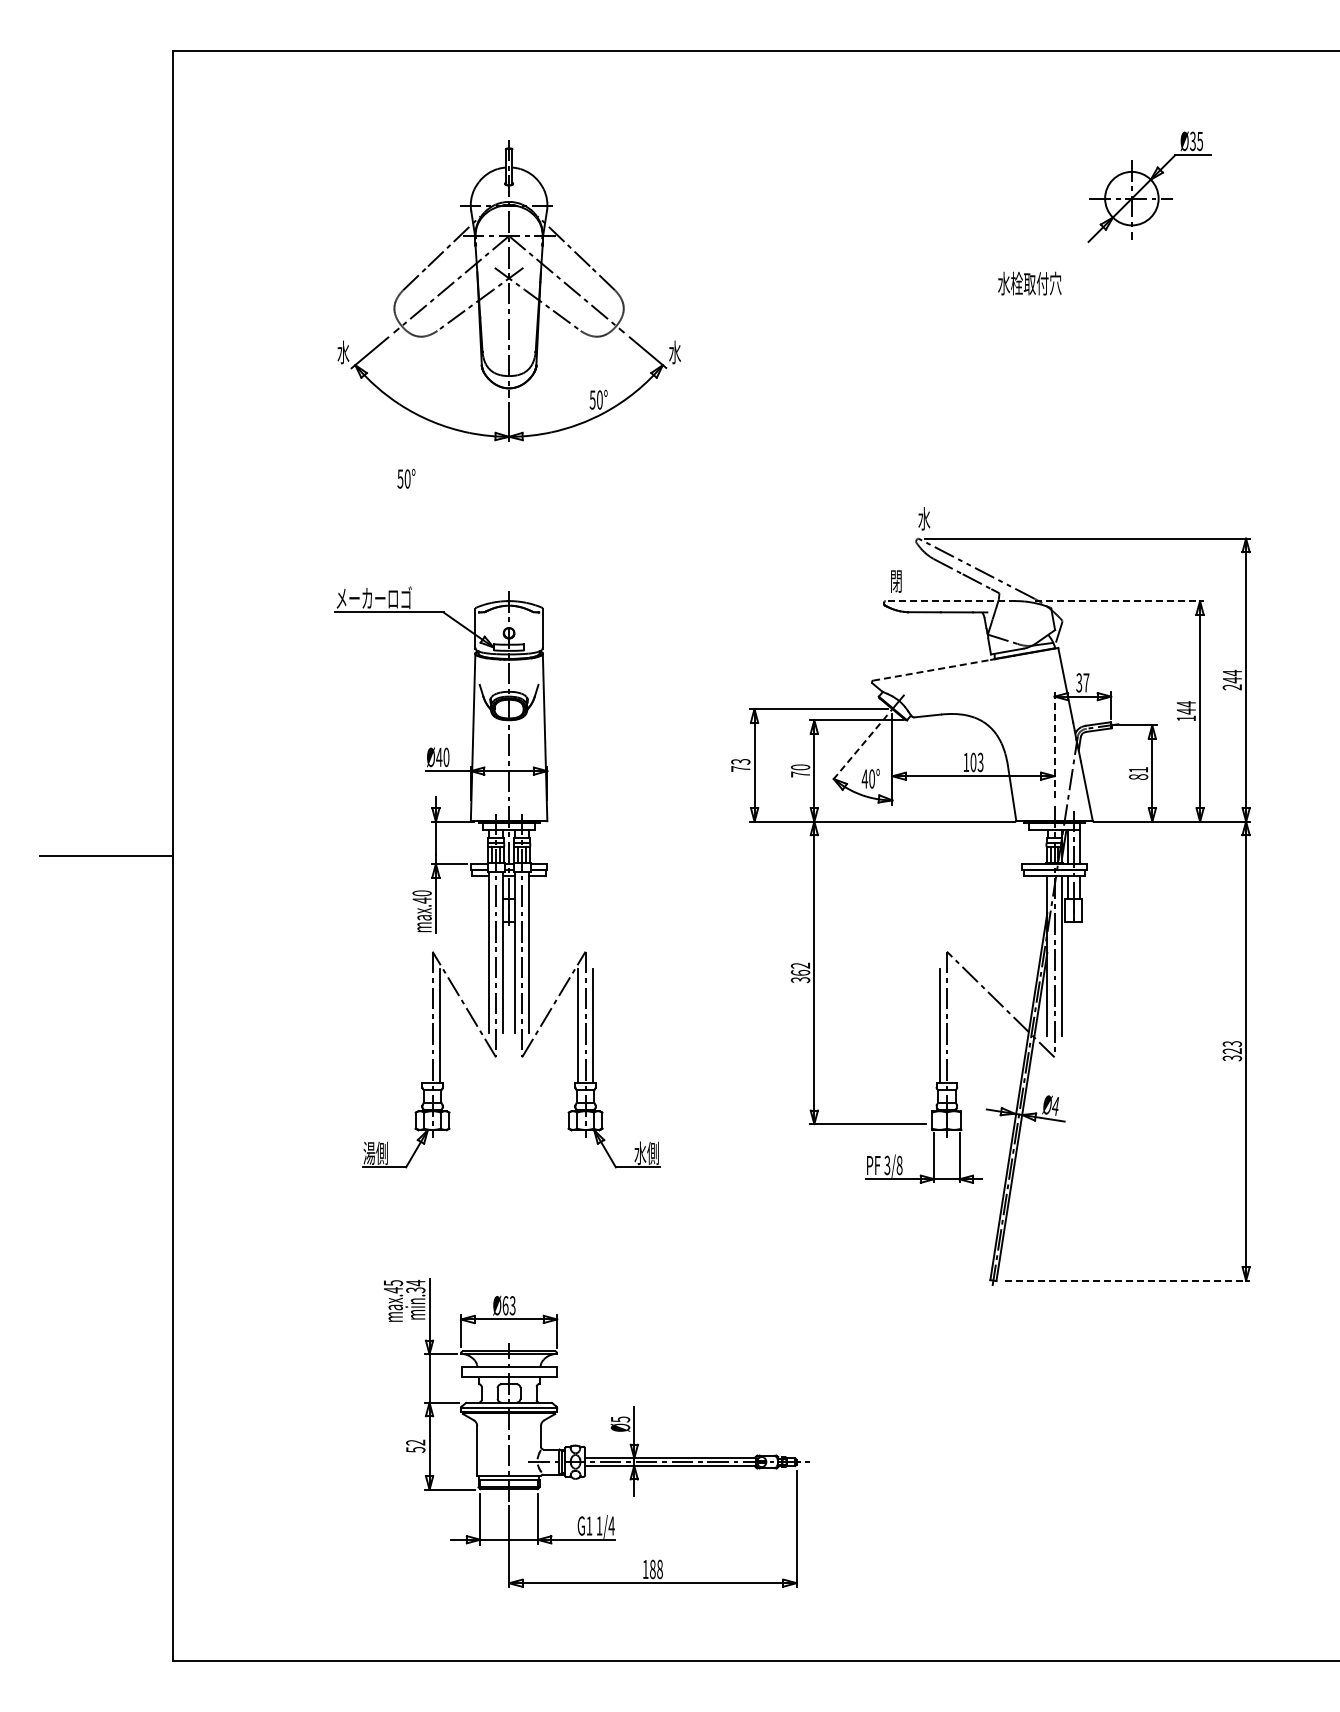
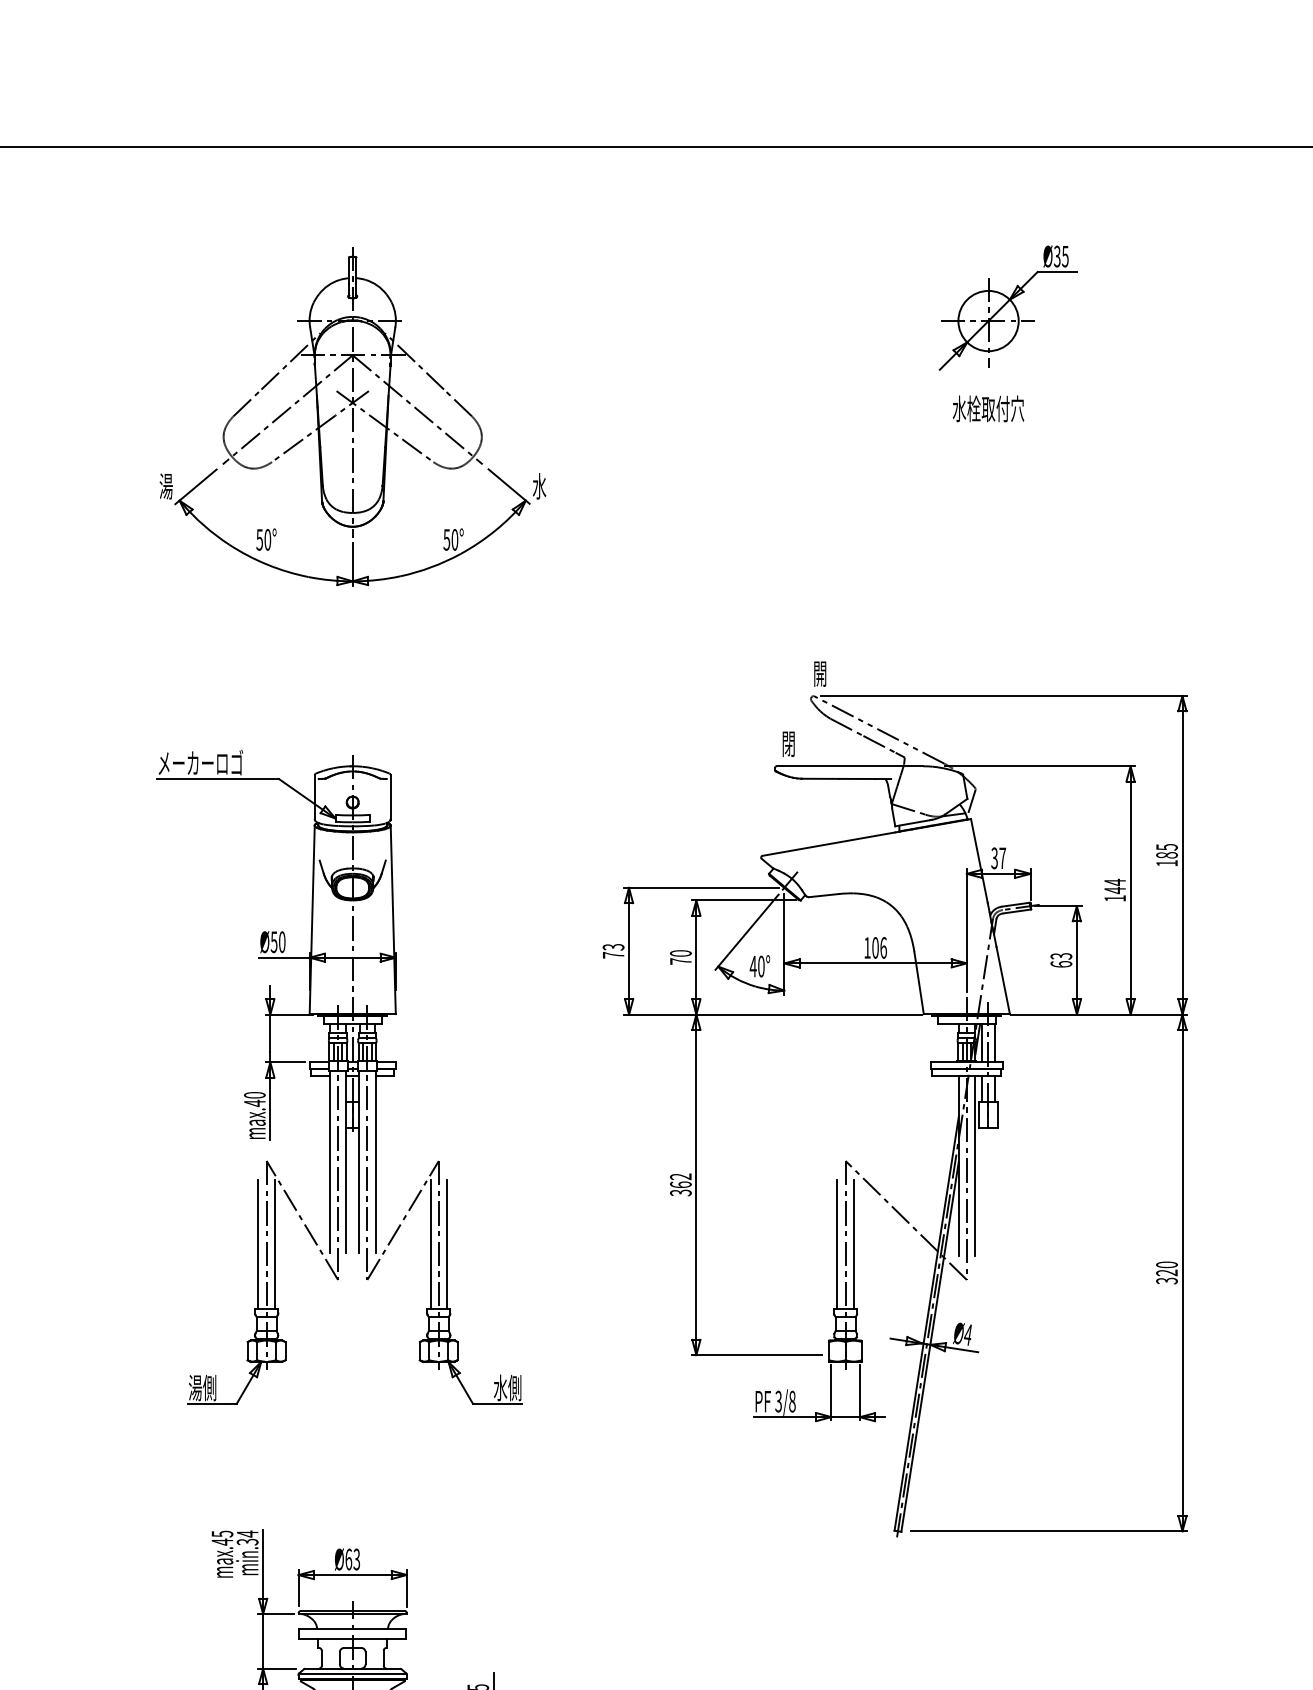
part: (1149, 186) -> (1008, 307), moved
text: (1029, 283) -> (988, 408), moved
text: (343, 352) -> (166, 486), 水 -> 湯
text: (406, 478) -> (266, 539), moved
text: (924, 518) -> (820, 673), 水 -> 開
line: (950, 601) -> (849, 766), dashed -> solid
line: (1119, 601) -> (1039, 766), dashed -> solid
line: (932, 670) -> (829, 844), dashed -> solid
text: (1232, 679) -> (1167, 854), 244 -> 185
line: (1054, 747) -> (966, 931), dashed -> solid
line: (859, 748) -> (747, 932), dashed -> solid
text: (439, 757) -> (274, 942), Ø40 -> Ø50
text: (980, 761) -> (883, 946), 103 -> 106
text: (1138, 773) -> (1061, 960), 81 -> 63
line: (425, 1025) -> (258, 1244), added
line: (954, 1025) -> (854, 1244), added
text: (1232, 1043) -> (1167, 1264), 323 -> 320
line: (1127, 1280) -> (1048, 1531), dashed -> solid

